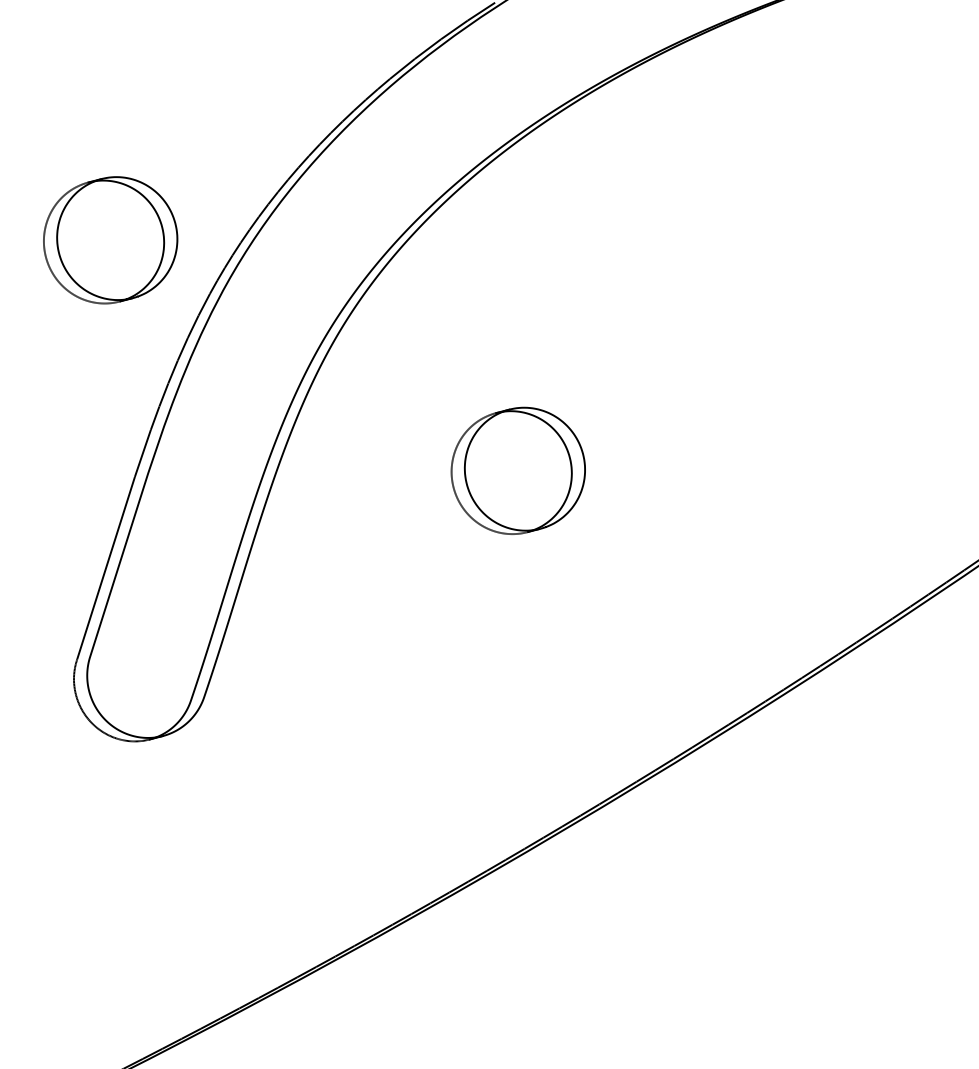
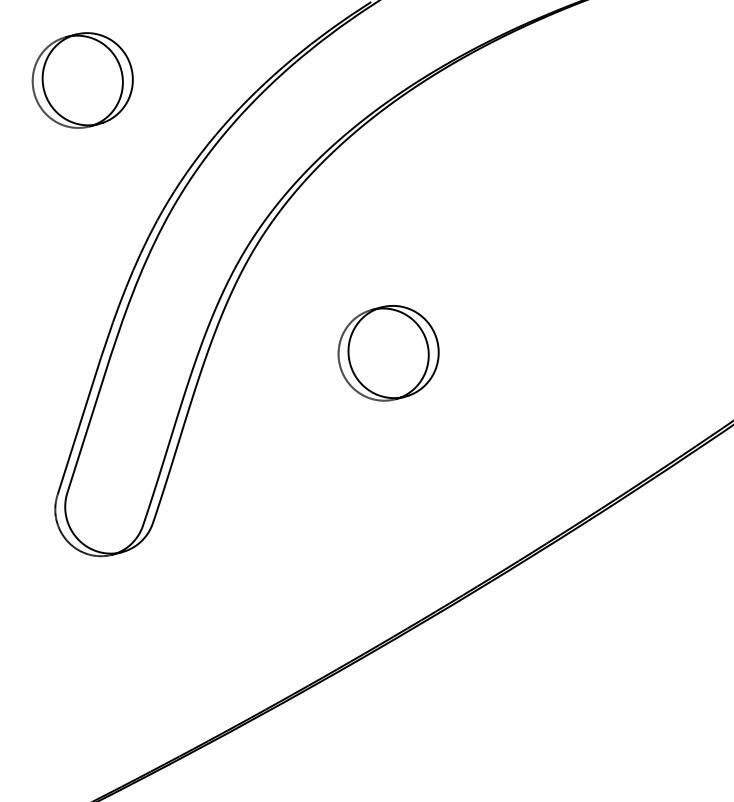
part: (110, 240) -> (82, 80), moved

